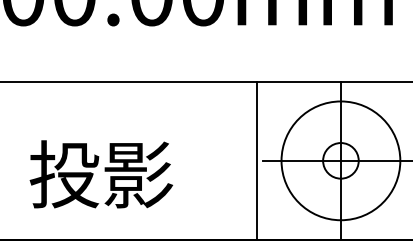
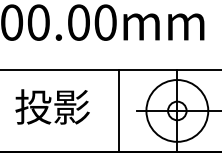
line: (256, 159) -> (119, 110), moved
text: (101, 173) -> (52, 106), moved

